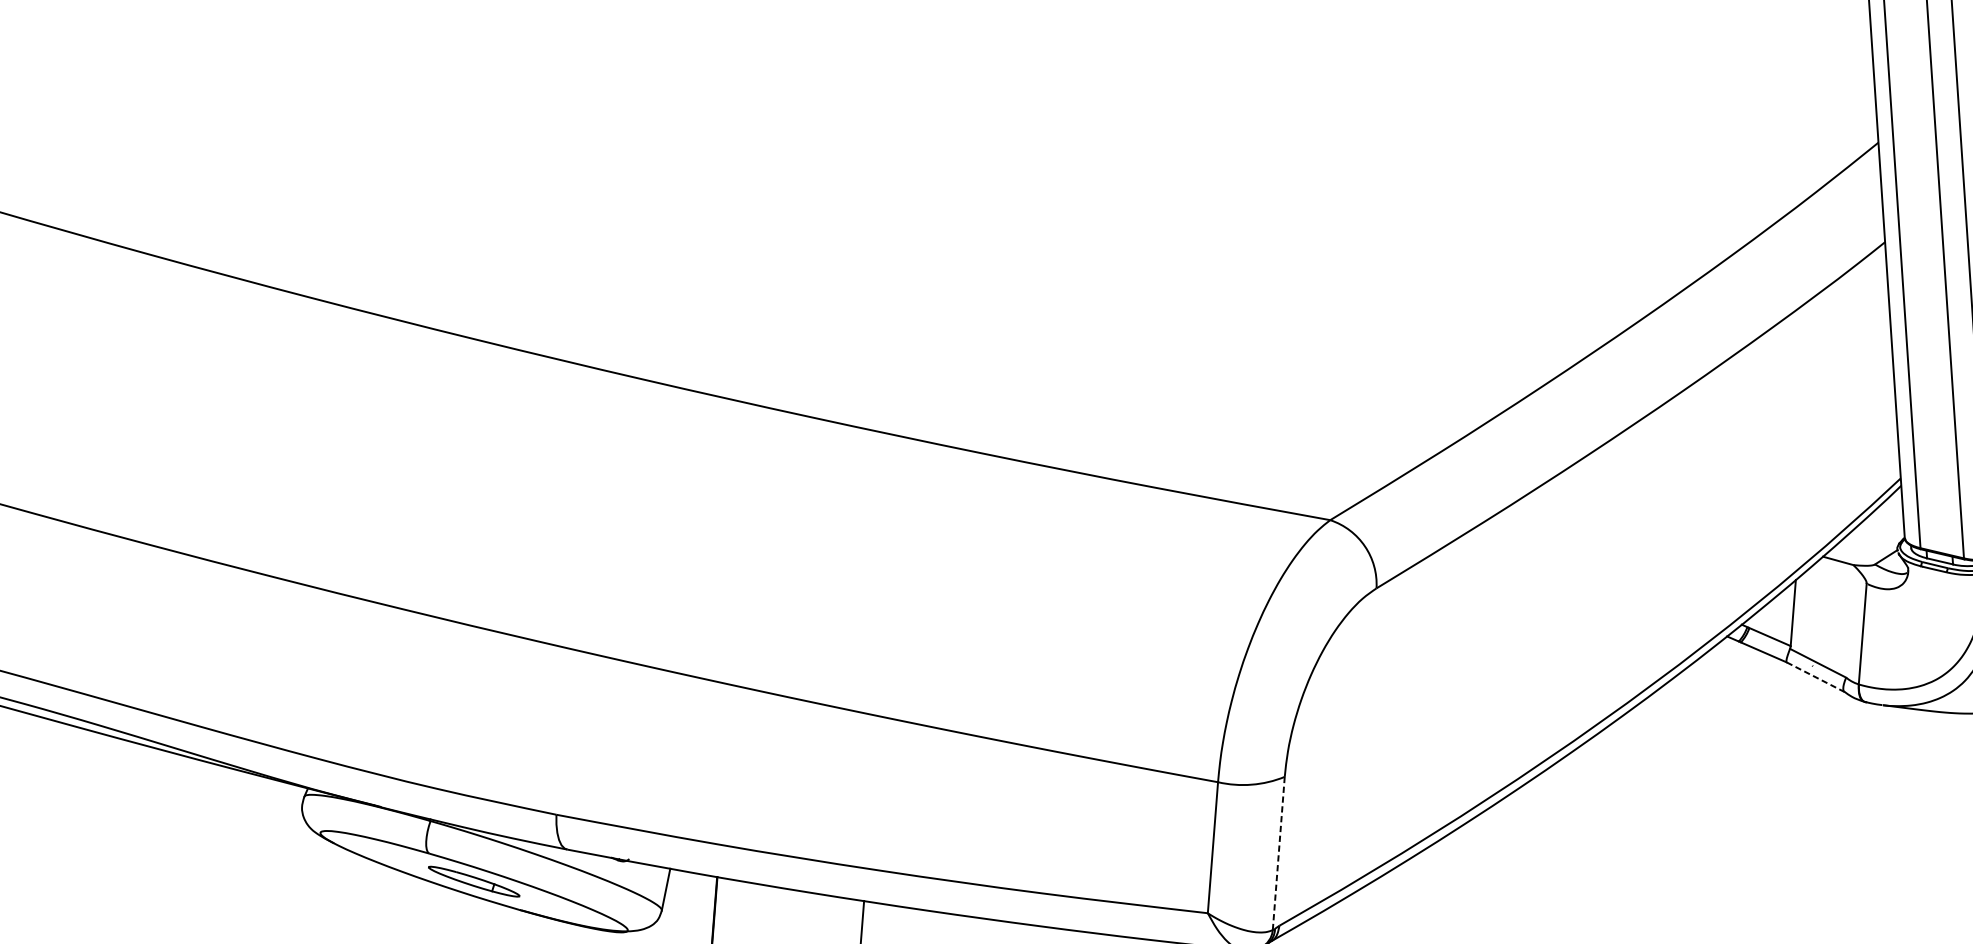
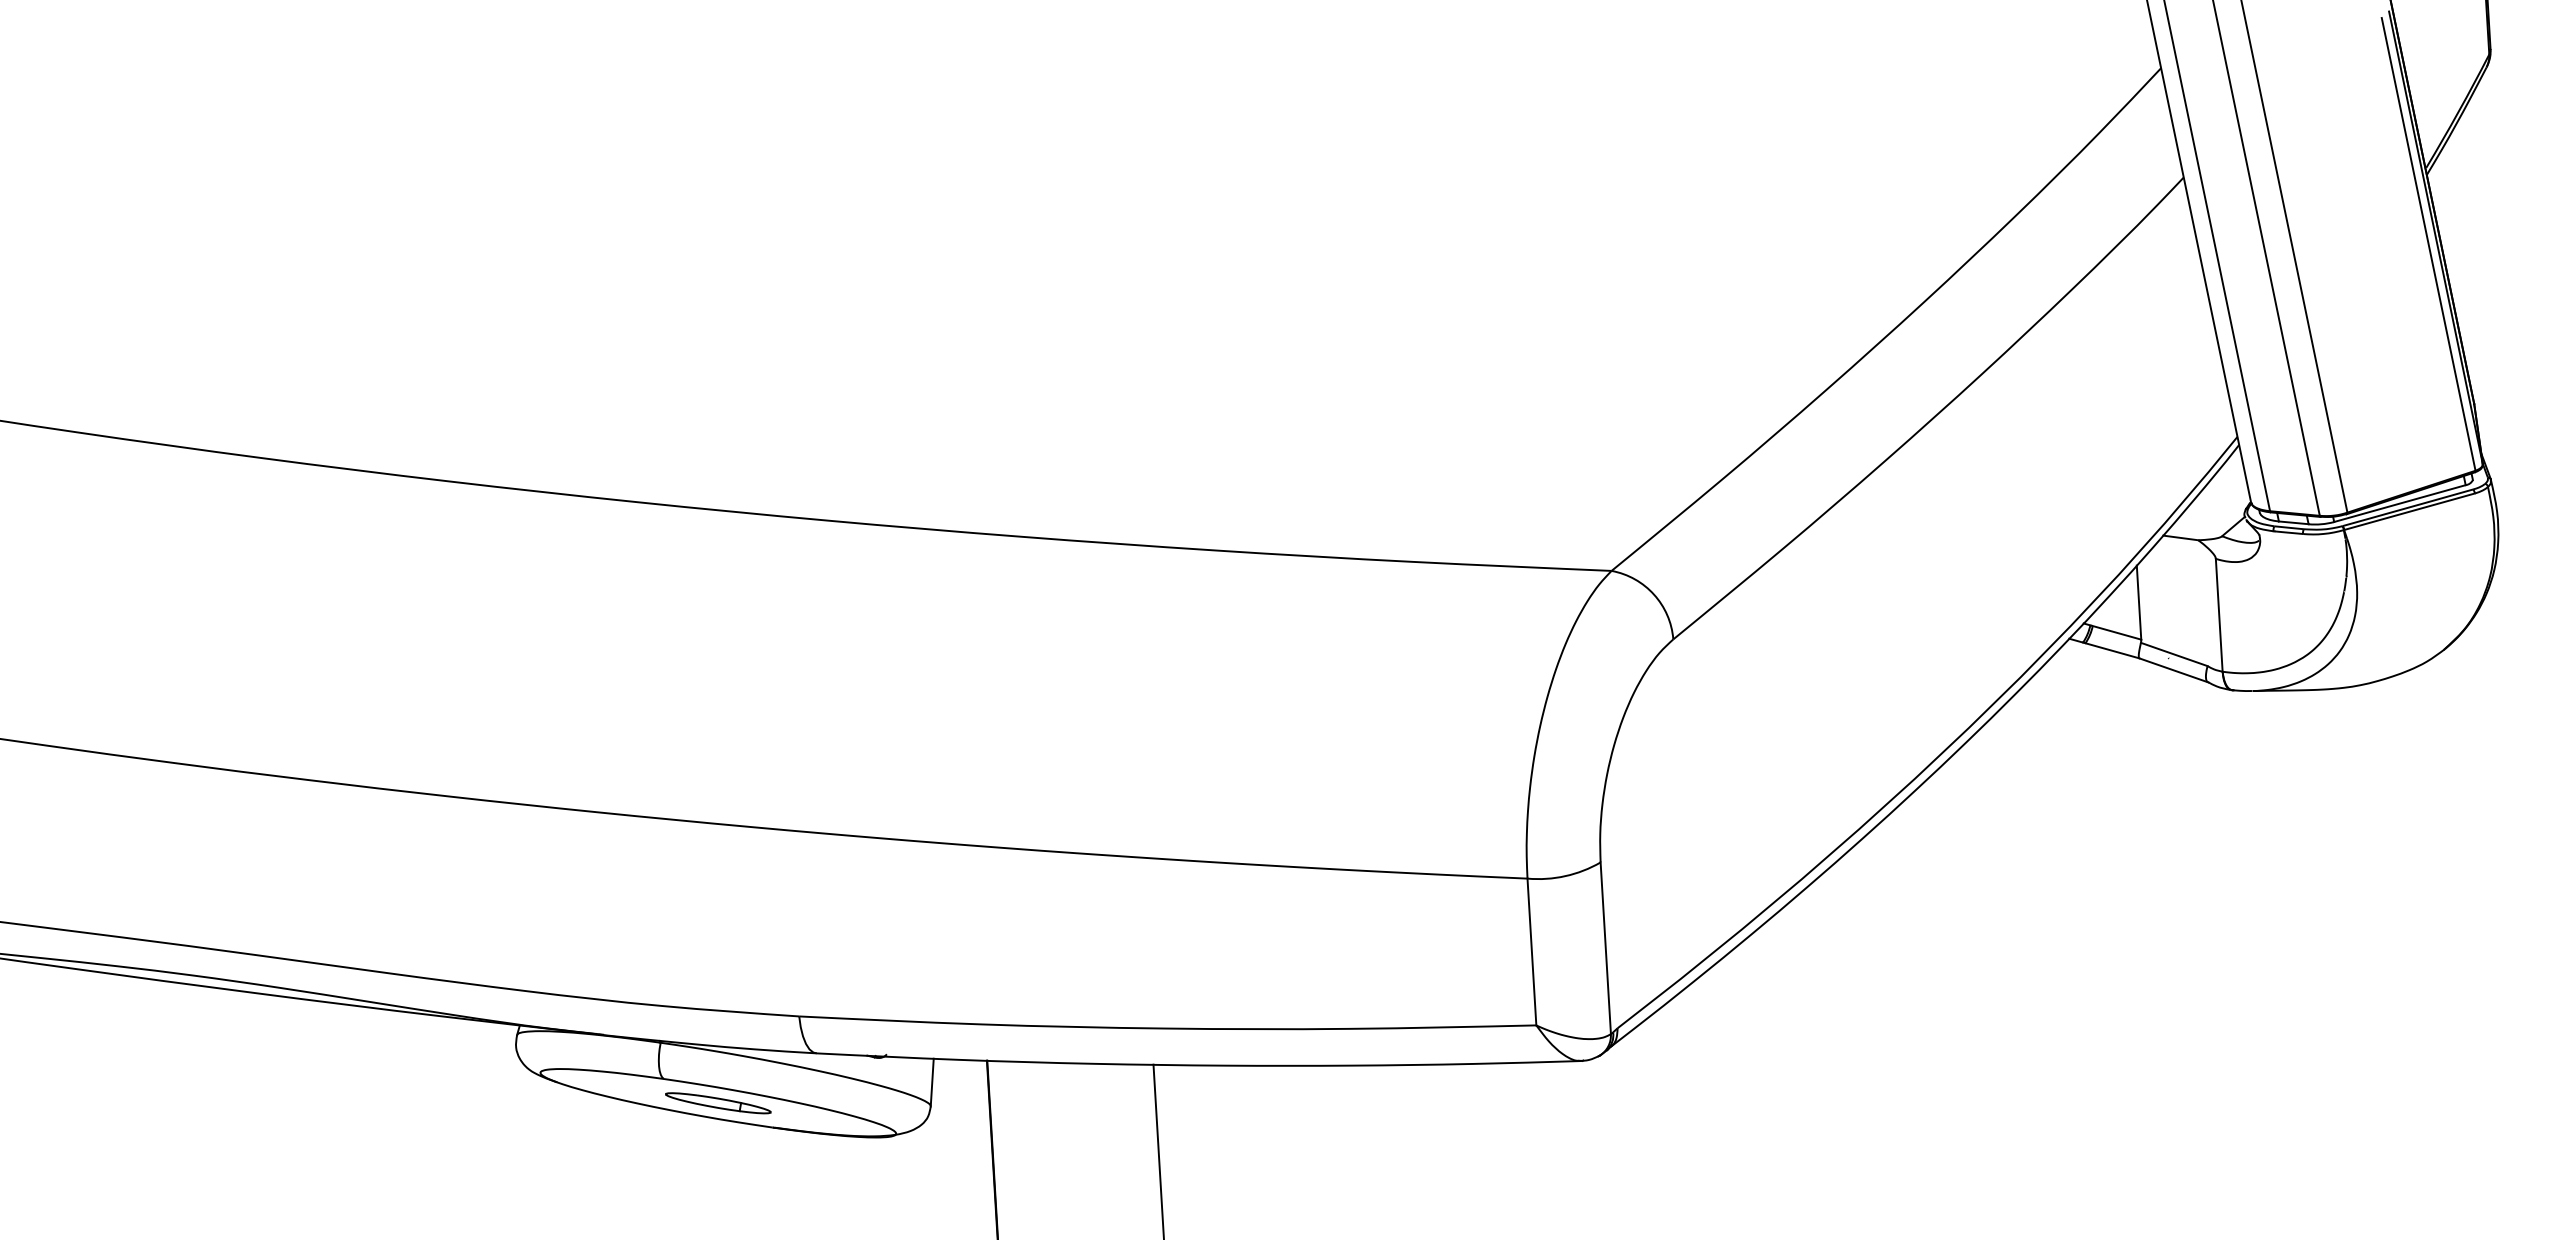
line: (1816, 677) -> (2174, 670), dashed -> solid
line: (1278, 853) -> (1605, 948), dashed -> solid

